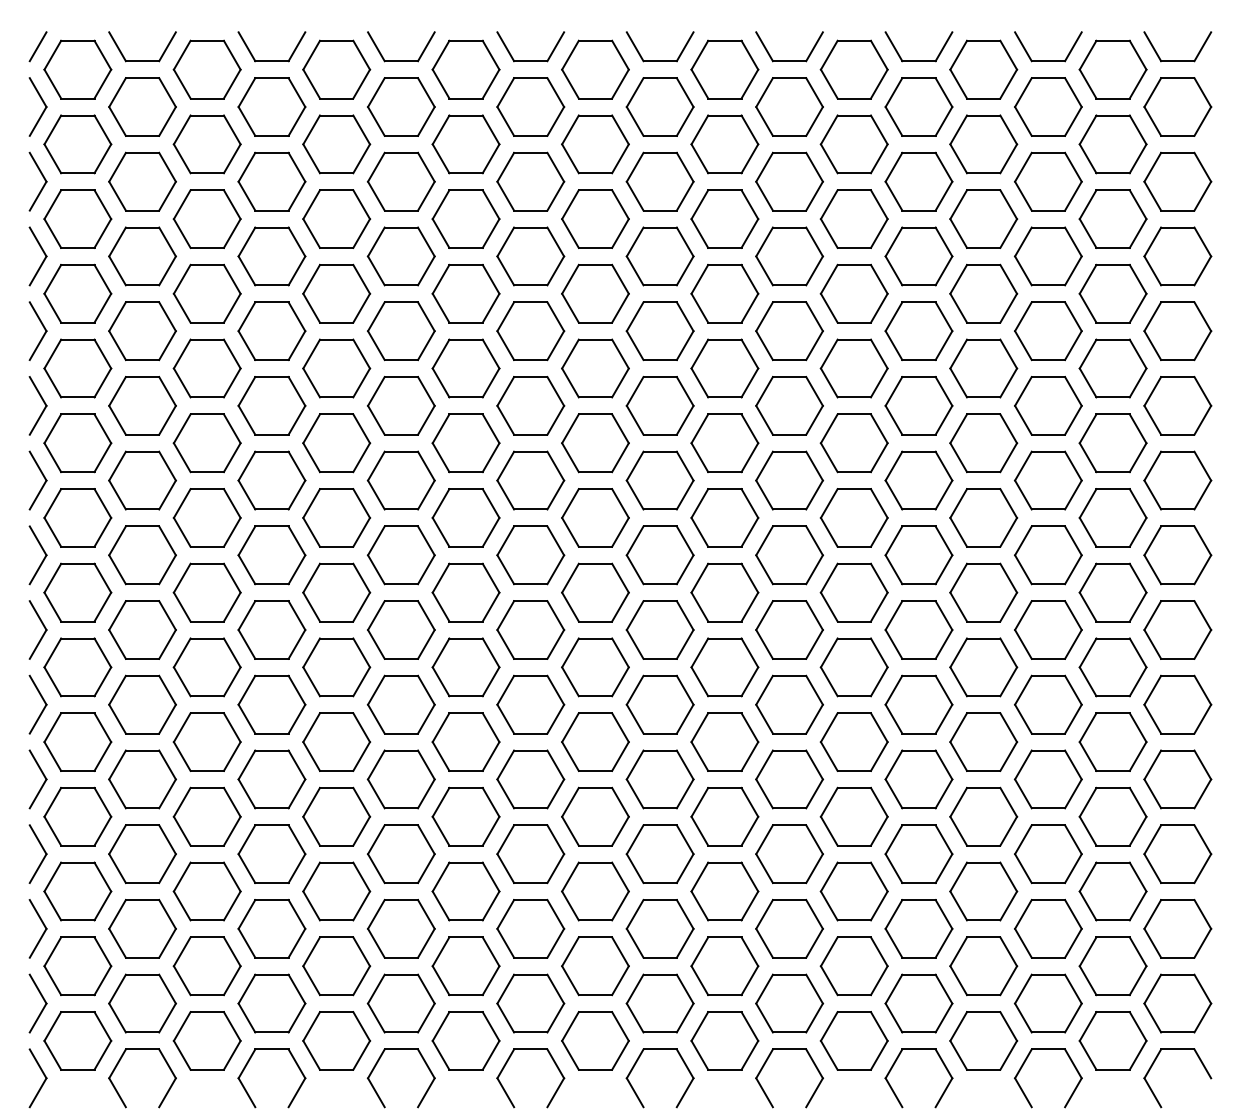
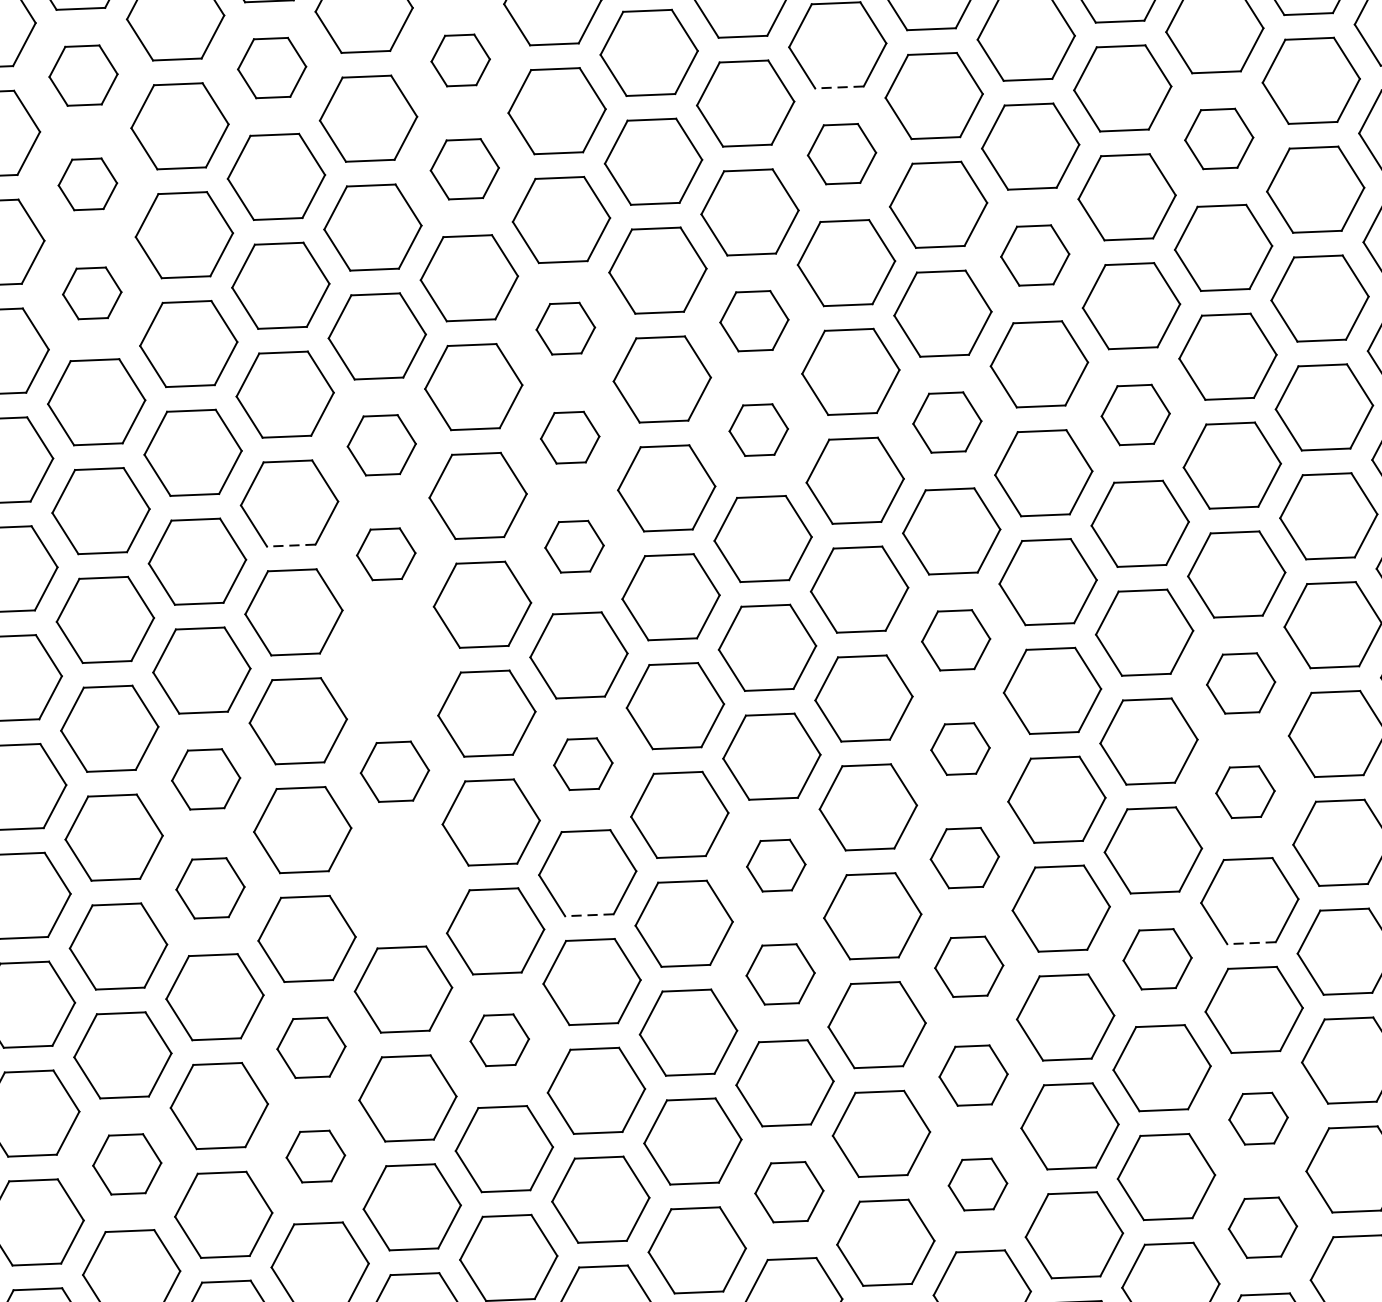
part: (142, 106) -> (83, 74), size x0.7
part: (271, 106) -> (271, 67), size x0.7
part: (401, 106) -> (460, 59), size x0.6
line: (660, 135) -> (839, 86), solid -> dashed
part: (142, 181) -> (87, 184), size x0.6
part: (400, 181) -> (463, 169), size x0.7
part: (659, 181) -> (841, 153), size x0.7
part: (918, 181) -> (1218, 138), size x0.7
part: (142, 256) -> (92, 293), size x0.6
part: (789, 256) -> (1034, 255), size x0.7
part: (465, 293) -> (565, 328), size x0.6
part: (595, 293) -> (754, 320), size x0.7
part: (336, 368) -> (381, 445), size x0.7
part: (465, 368) -> (569, 437), size x0.6
part: (595, 368) -> (758, 430), size x0.6
part: (724, 368) -> (946, 422), size x0.7
part: (853, 368) -> (1134, 415), size x0.7
line: (271, 434) -> (290, 545), solid -> dashed
part: (336, 443) -> (385, 554), size x0.6
part: (465, 443) -> (573, 547), size x0.6
part: (336, 517) -> (390, 662), removed
part: (724, 517) -> (955, 639), size x0.7
part: (918, 555) -> (1240, 683), size x0.7
part: (206, 592) -> (205, 779), size x0.7
part: (336, 592) -> (394, 771), size x0.7
part: (465, 592) -> (582, 764), size x0.6
part: (724, 592) -> (959, 748), size x0.6
part: (918, 629) -> (1244, 791), size x0.6
part: (206, 667) -> (209, 888), size x0.7
part: (336, 667) -> (398, 880), removed
part: (595, 667) -> (776, 865), size x0.6
part: (724, 667) -> (964, 858), size x0.7
line: (466, 696) -> (590, 915), solid -> dashed
line: (918, 733) -> (1250, 943), solid -> dashed
part: (595, 741) -> (780, 973), size x0.7
part: (724, 741) -> (968, 966), size x0.7
part: (853, 741) -> (1156, 958), size x0.7
part: (271, 779) -> (310, 1047), size x0.7
part: (400, 779) -> (498, 1040), size x0.6
part: (724, 816) -> (972, 1075), size x0.7
part: (271, 853) -> (315, 1155), size x0.6
part: (918, 853) -> (1257, 1117), size x0.6
part: (142, 854) -> (127, 1164), size x0.7
part: (595, 891) -> (789, 1192), size x0.7
part: (724, 891) -> (977, 1184), size x0.6
part: (918, 928) -> (1262, 1227), size x0.7

